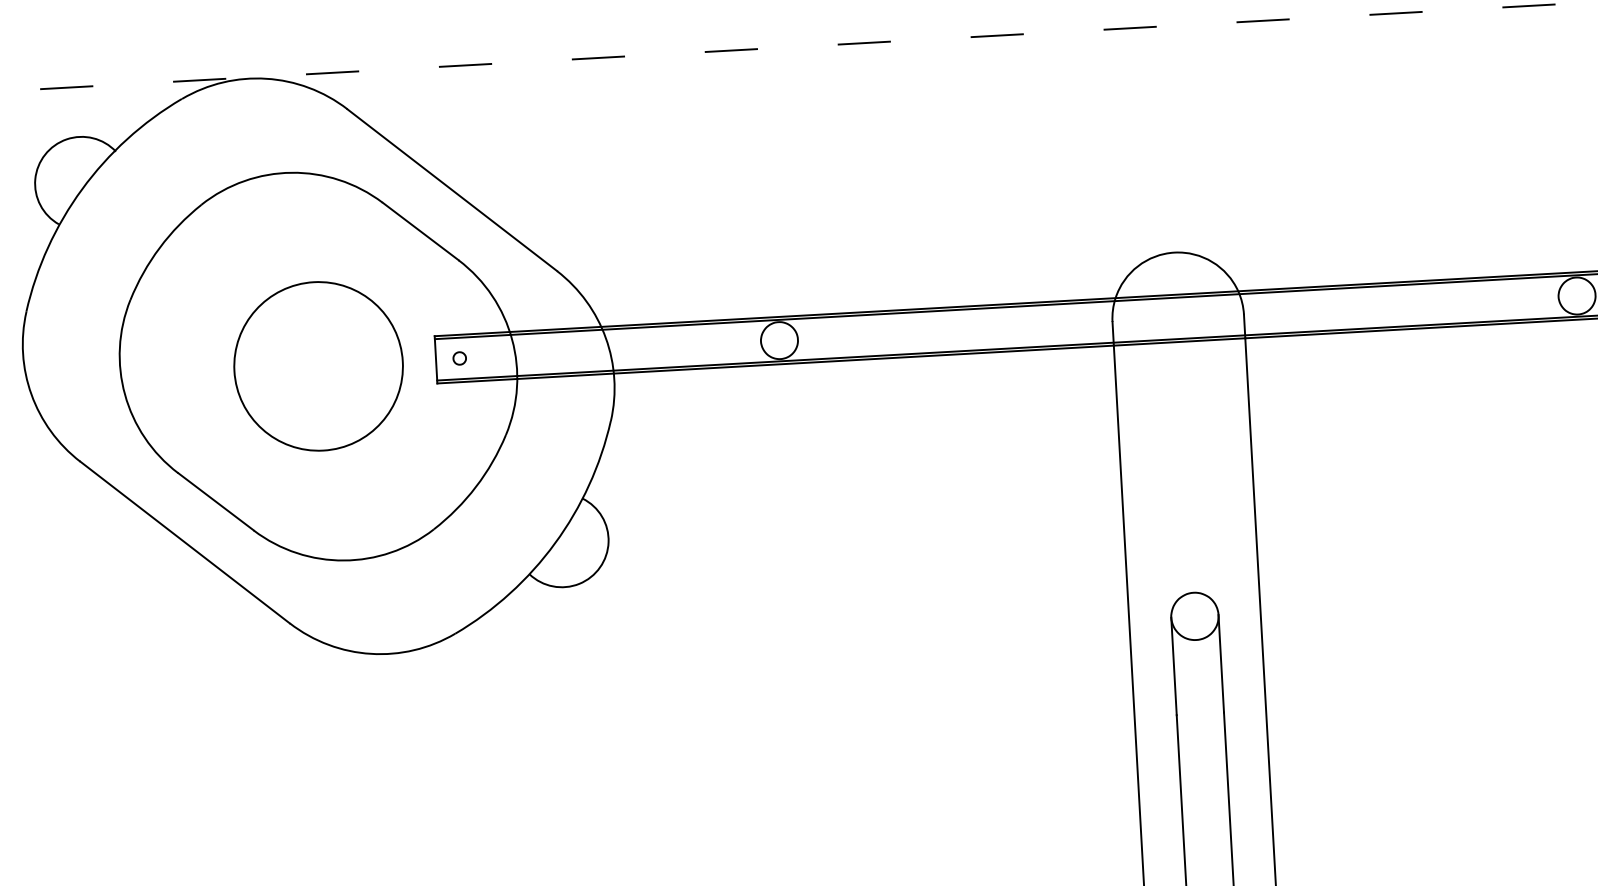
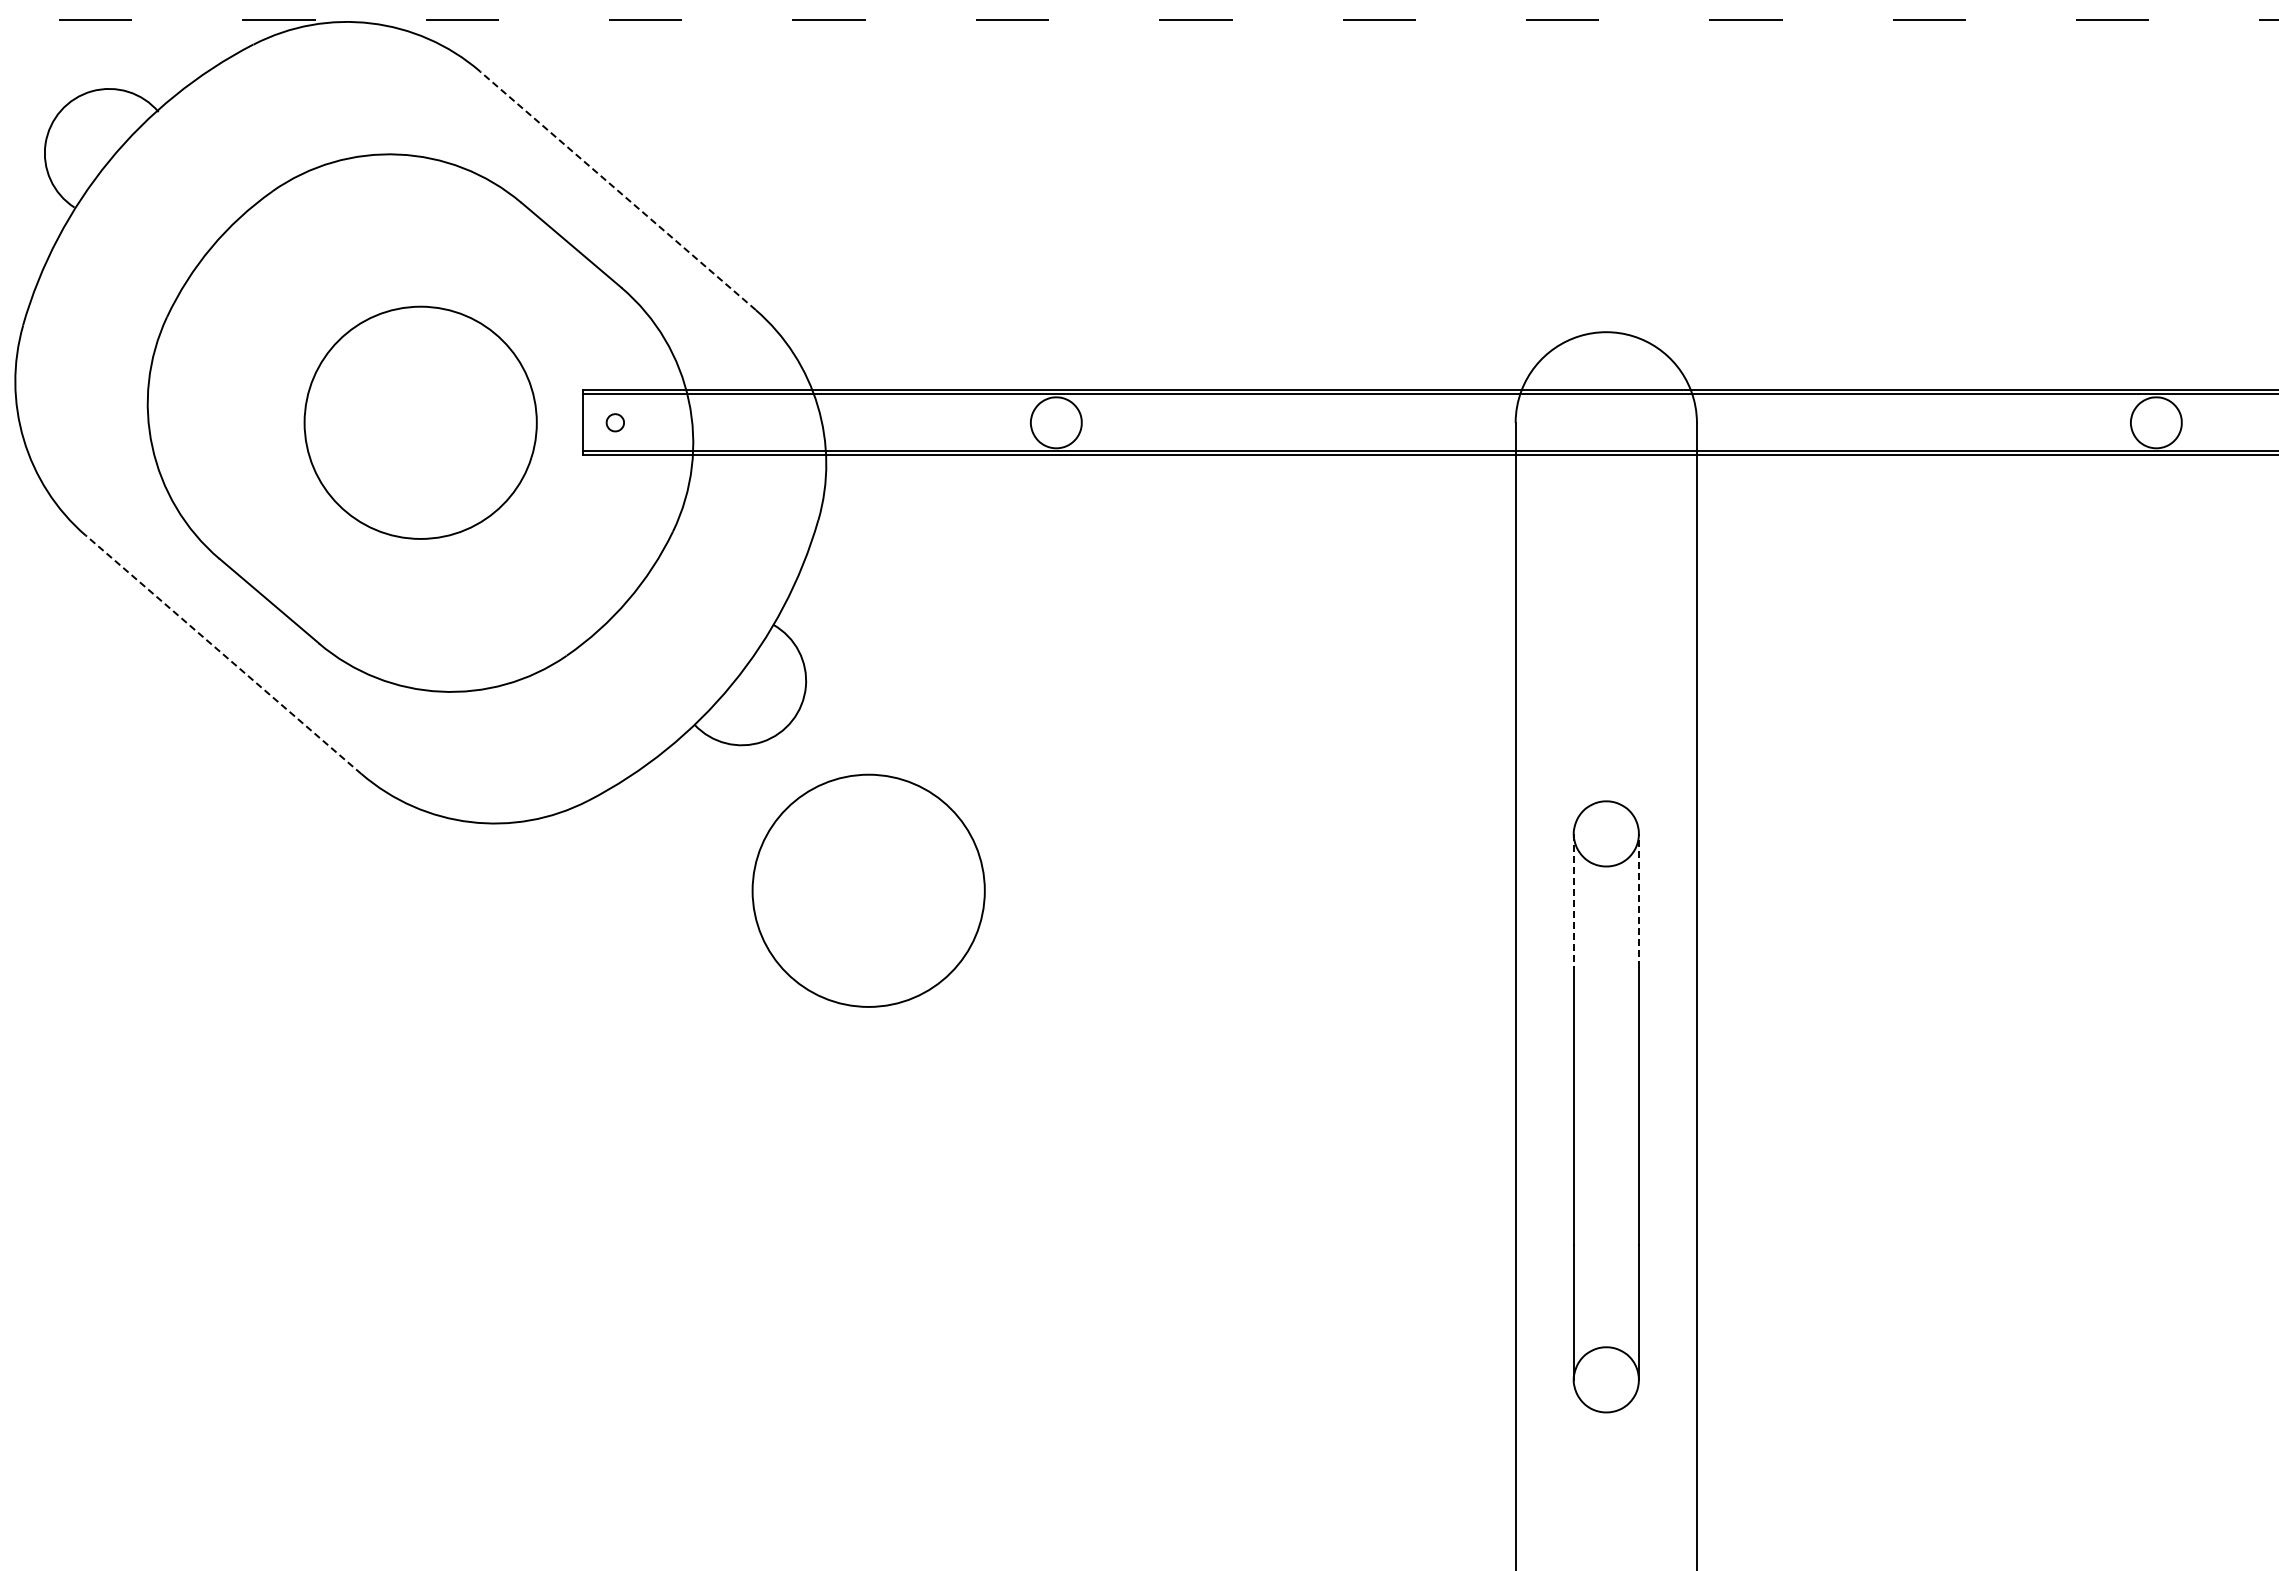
line: (451, 189) -> (617, 190), solid -> dashed
line: (185, 542) -> (223, 654), solid -> dashed
line: (1220, 663) -> (1638, 900), solid -> dashed
line: (1173, 666) -> (1573, 901), solid -> dashed
circle: (662, 687) -> (868, 890), added

